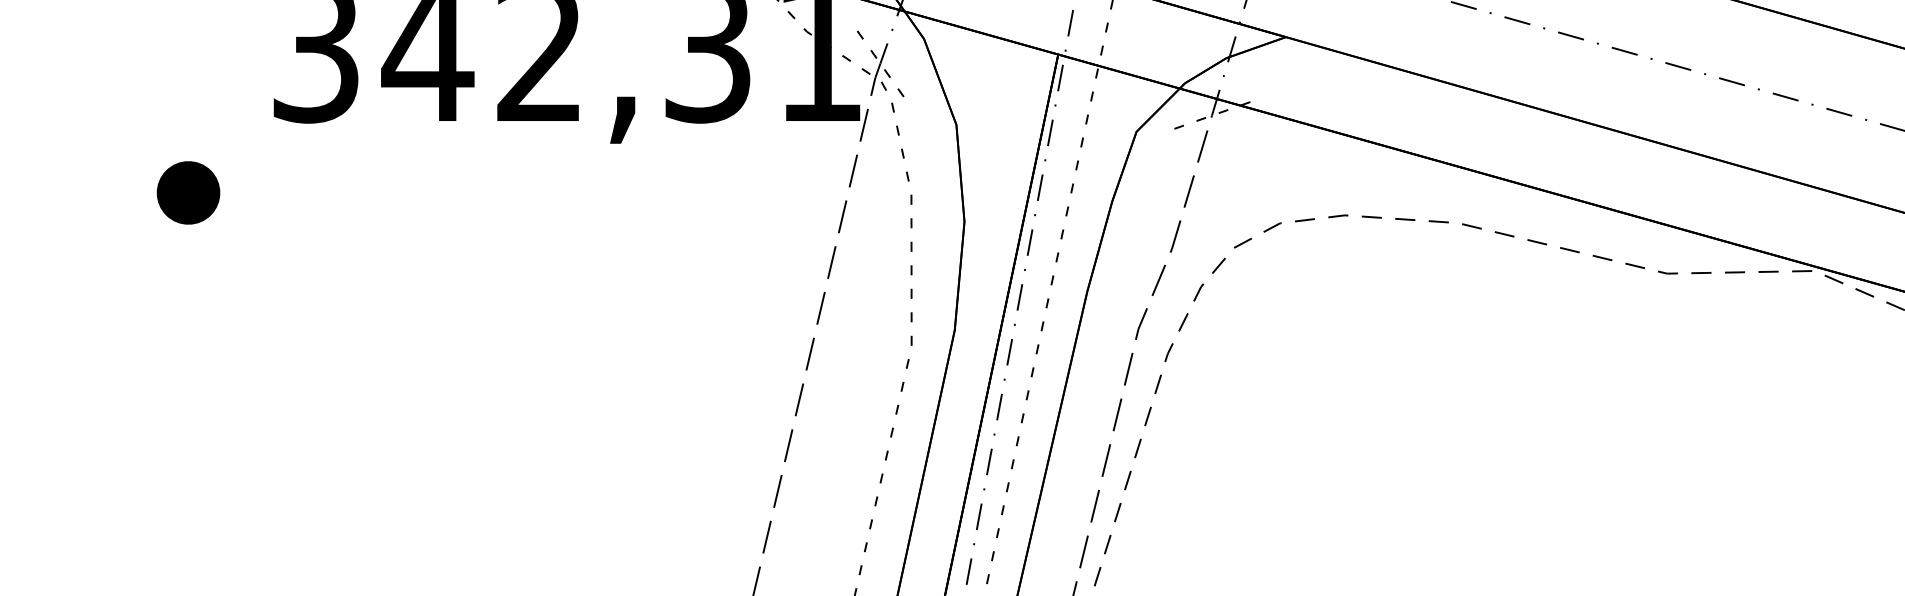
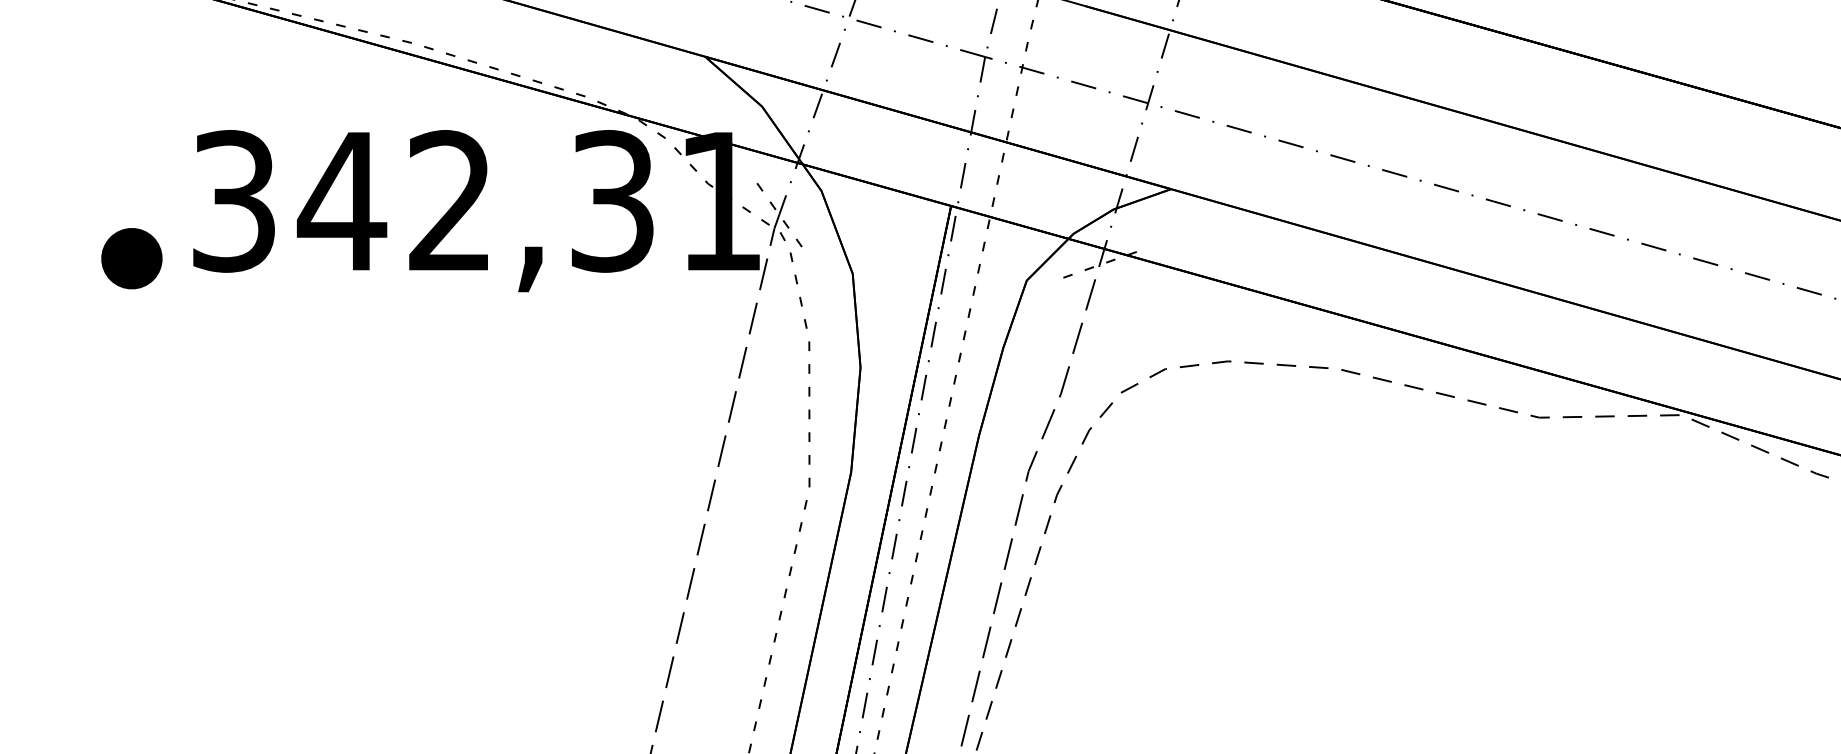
part: (188, 192) -> (131, 258), moved

